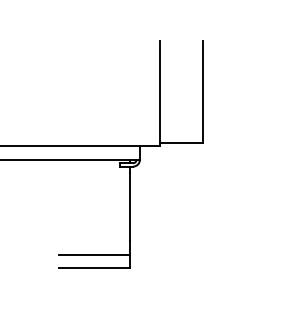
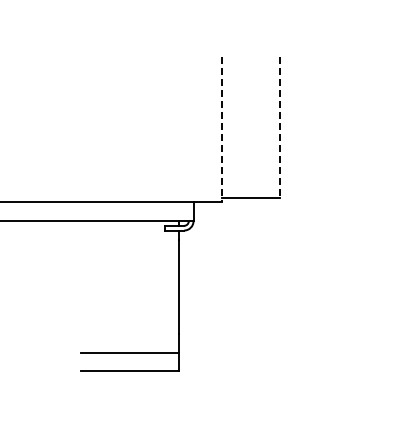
line: (202, 92) -> (280, 127), solid -> dashed
line: (160, 93) -> (221, 129), solid -> dashed

